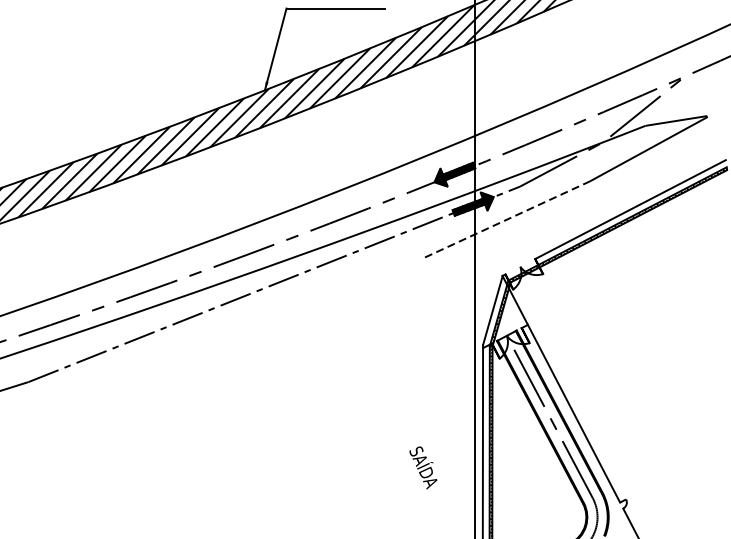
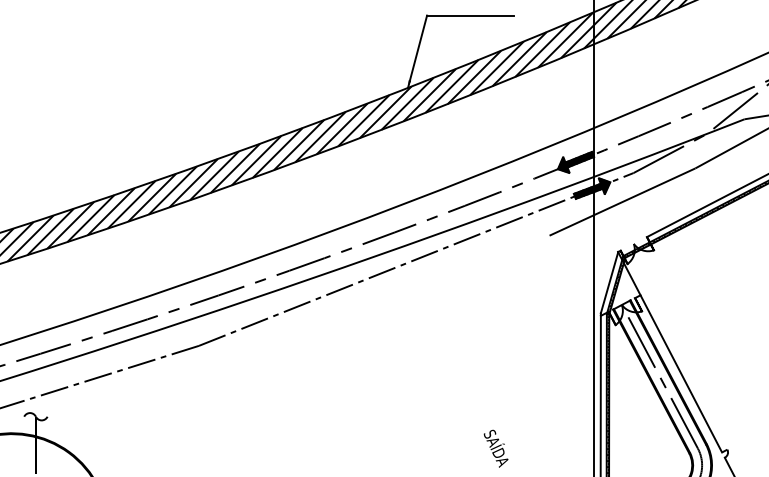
line: (507, 218) -> (622, 201), dashed -> solid
text: (422, 467) -> (495, 448), moved

